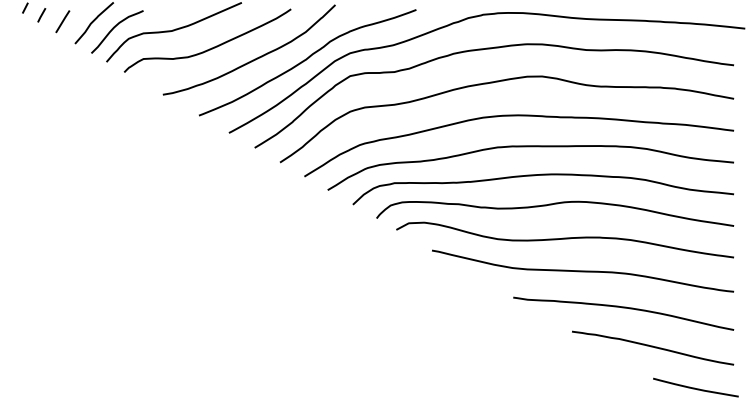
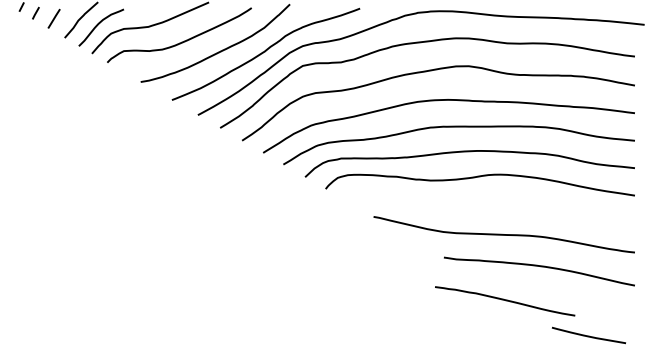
curve: (564, 239) -> (488, 207), removed
curve: (653, 347) -> (505, 300), moved
curve: (694, 387) -> (587, 335), moved

